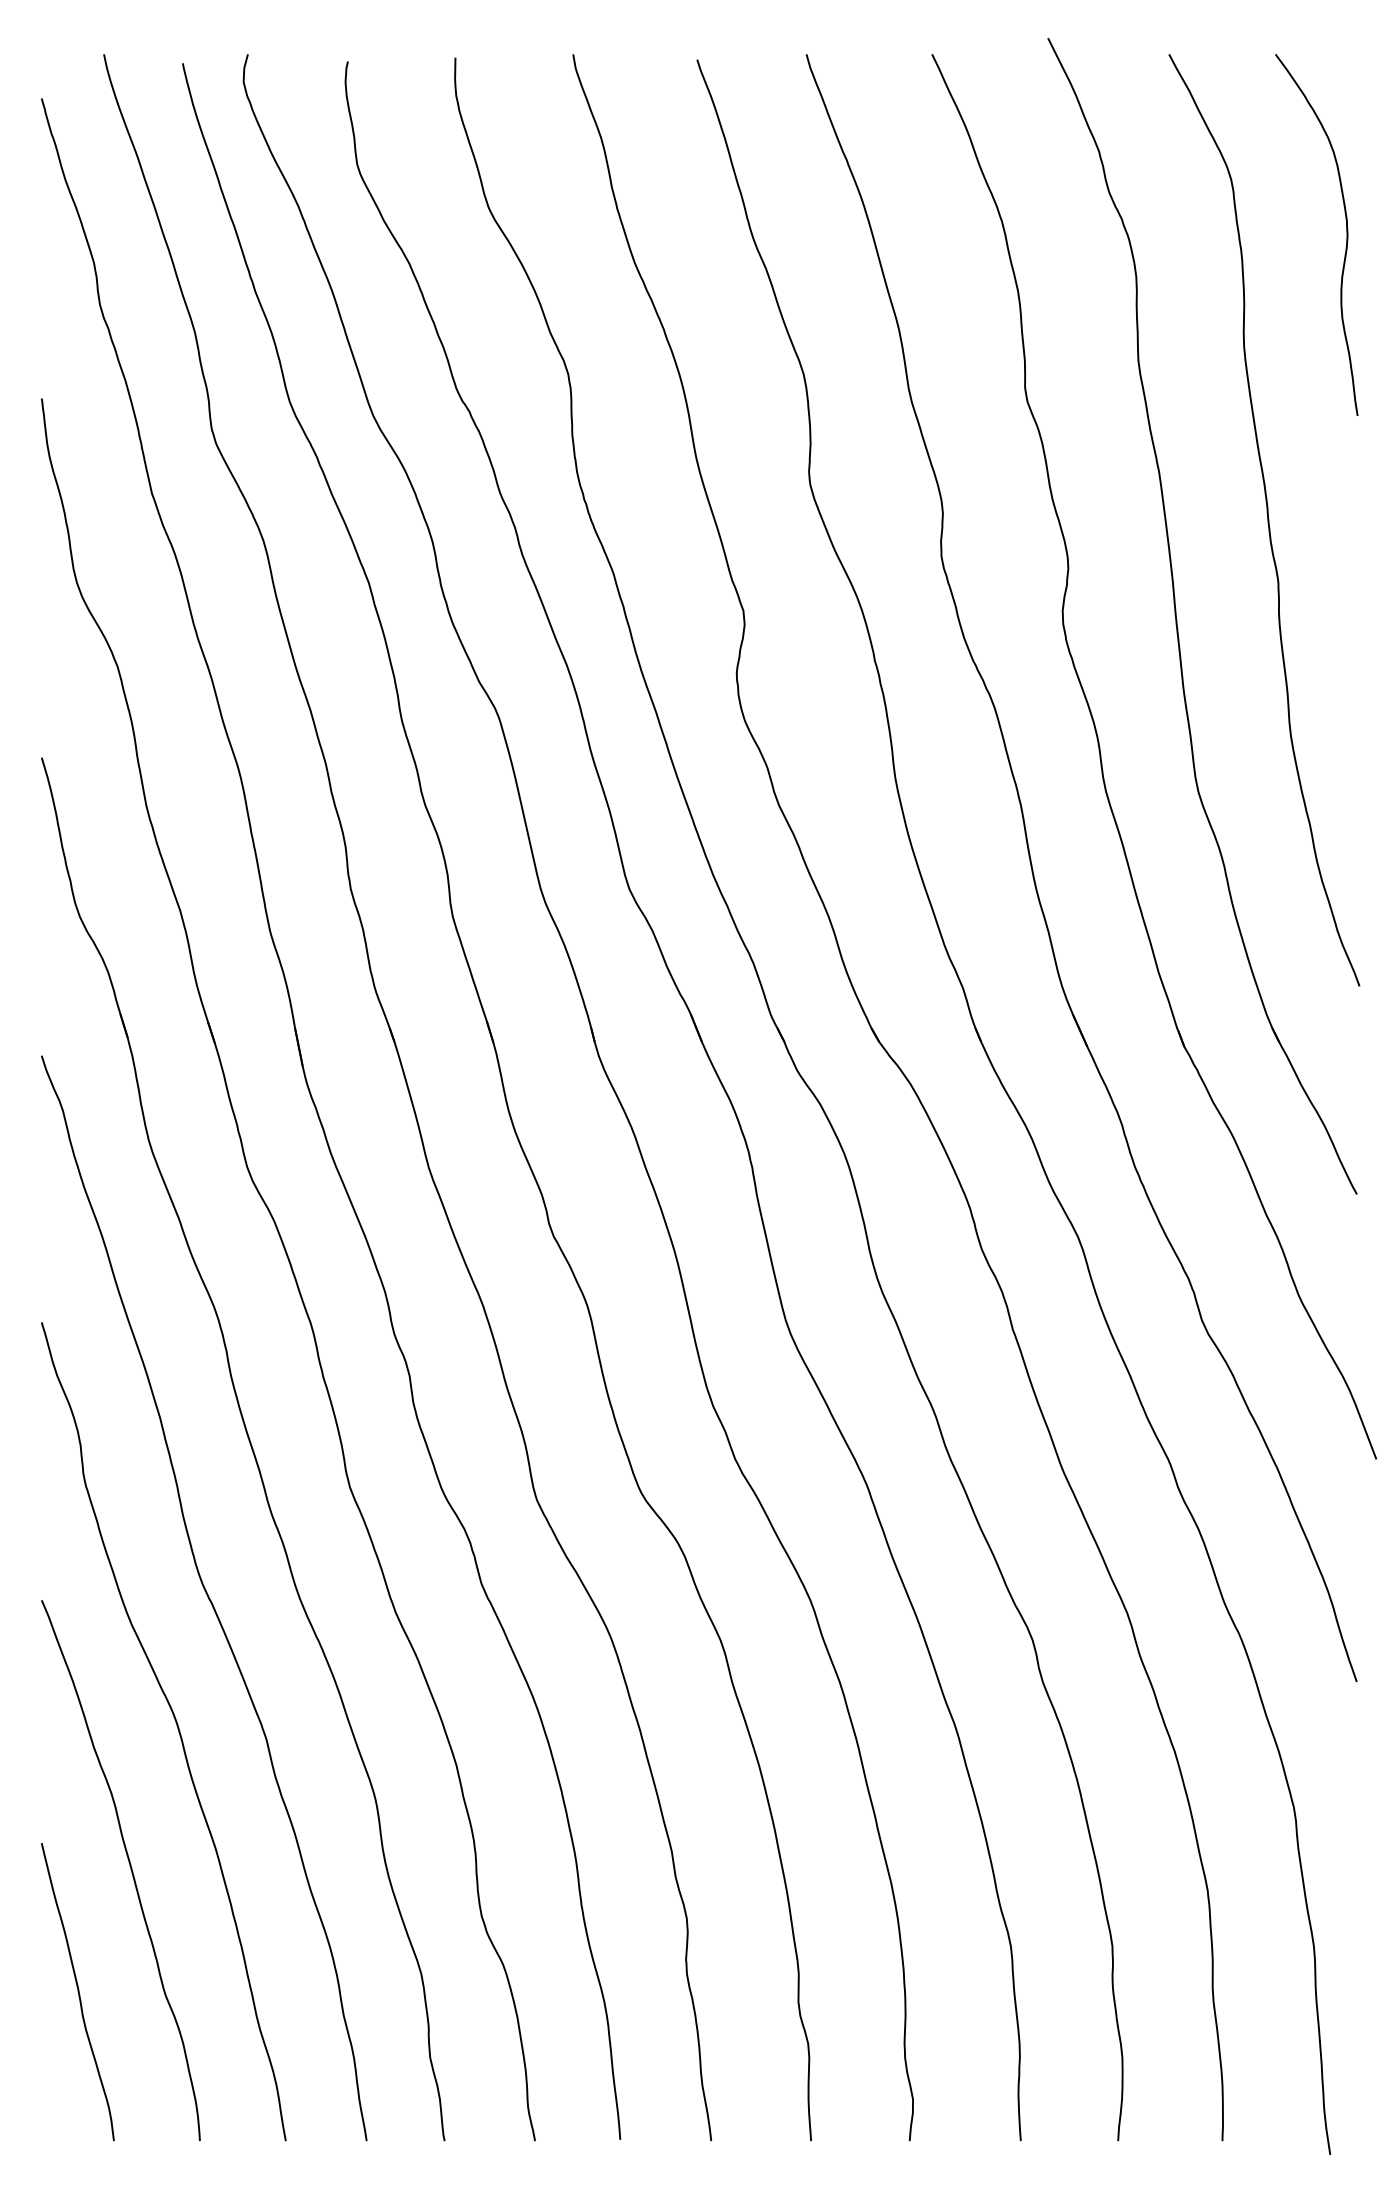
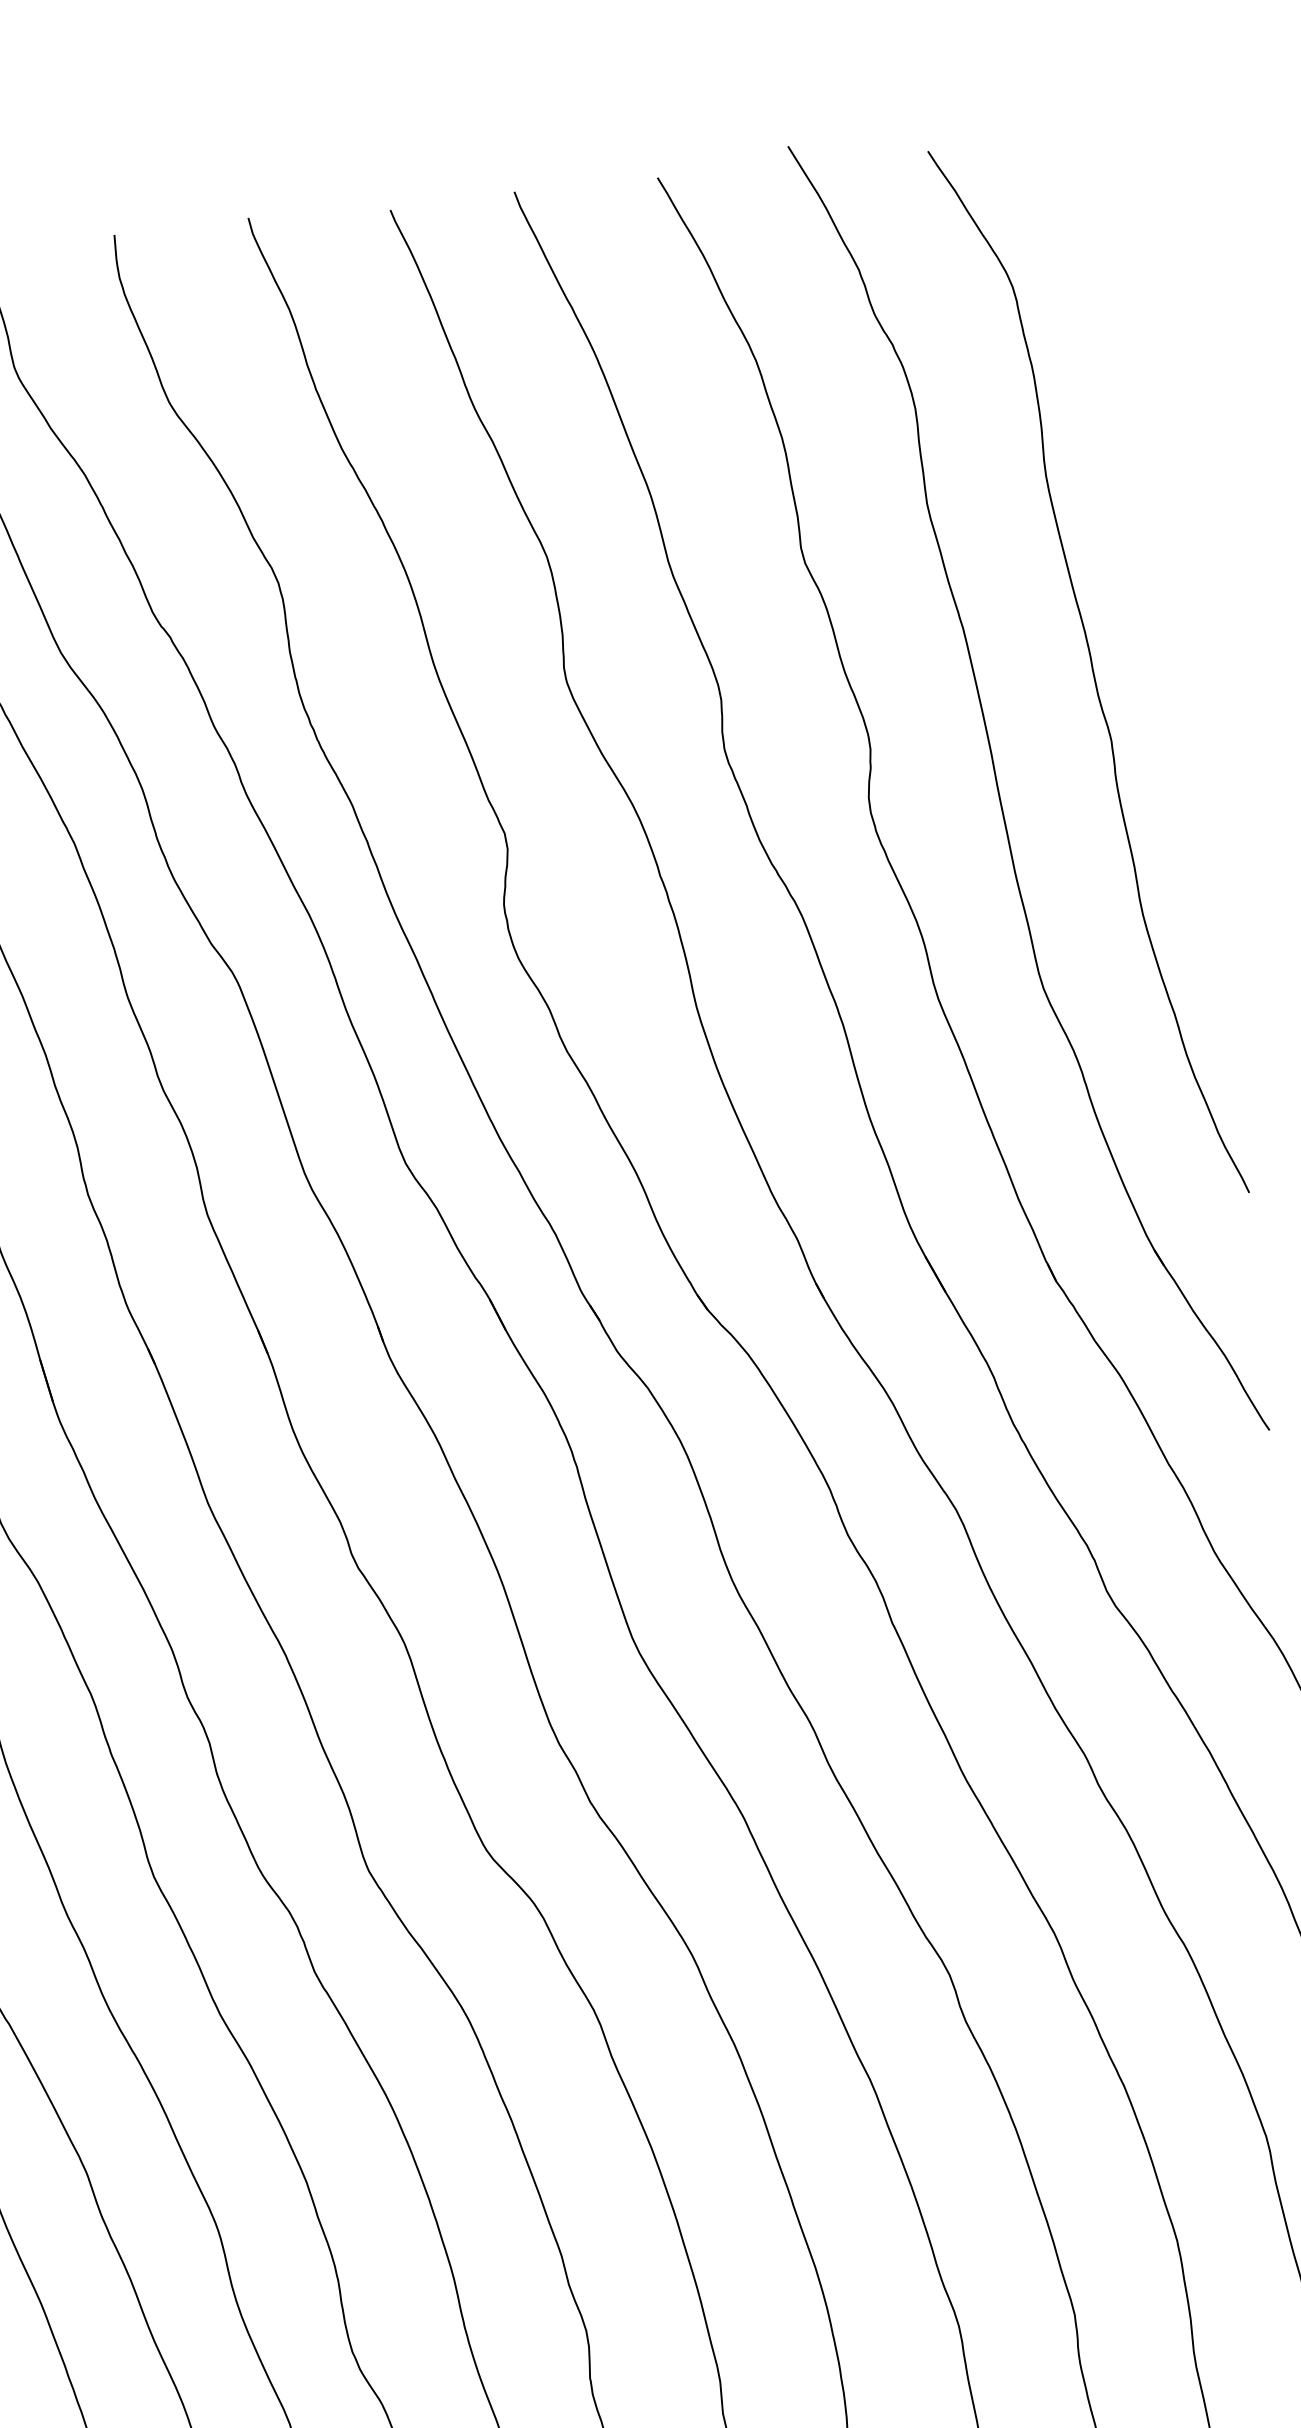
curve: (1346, 234) -> (1150, 336), removed

